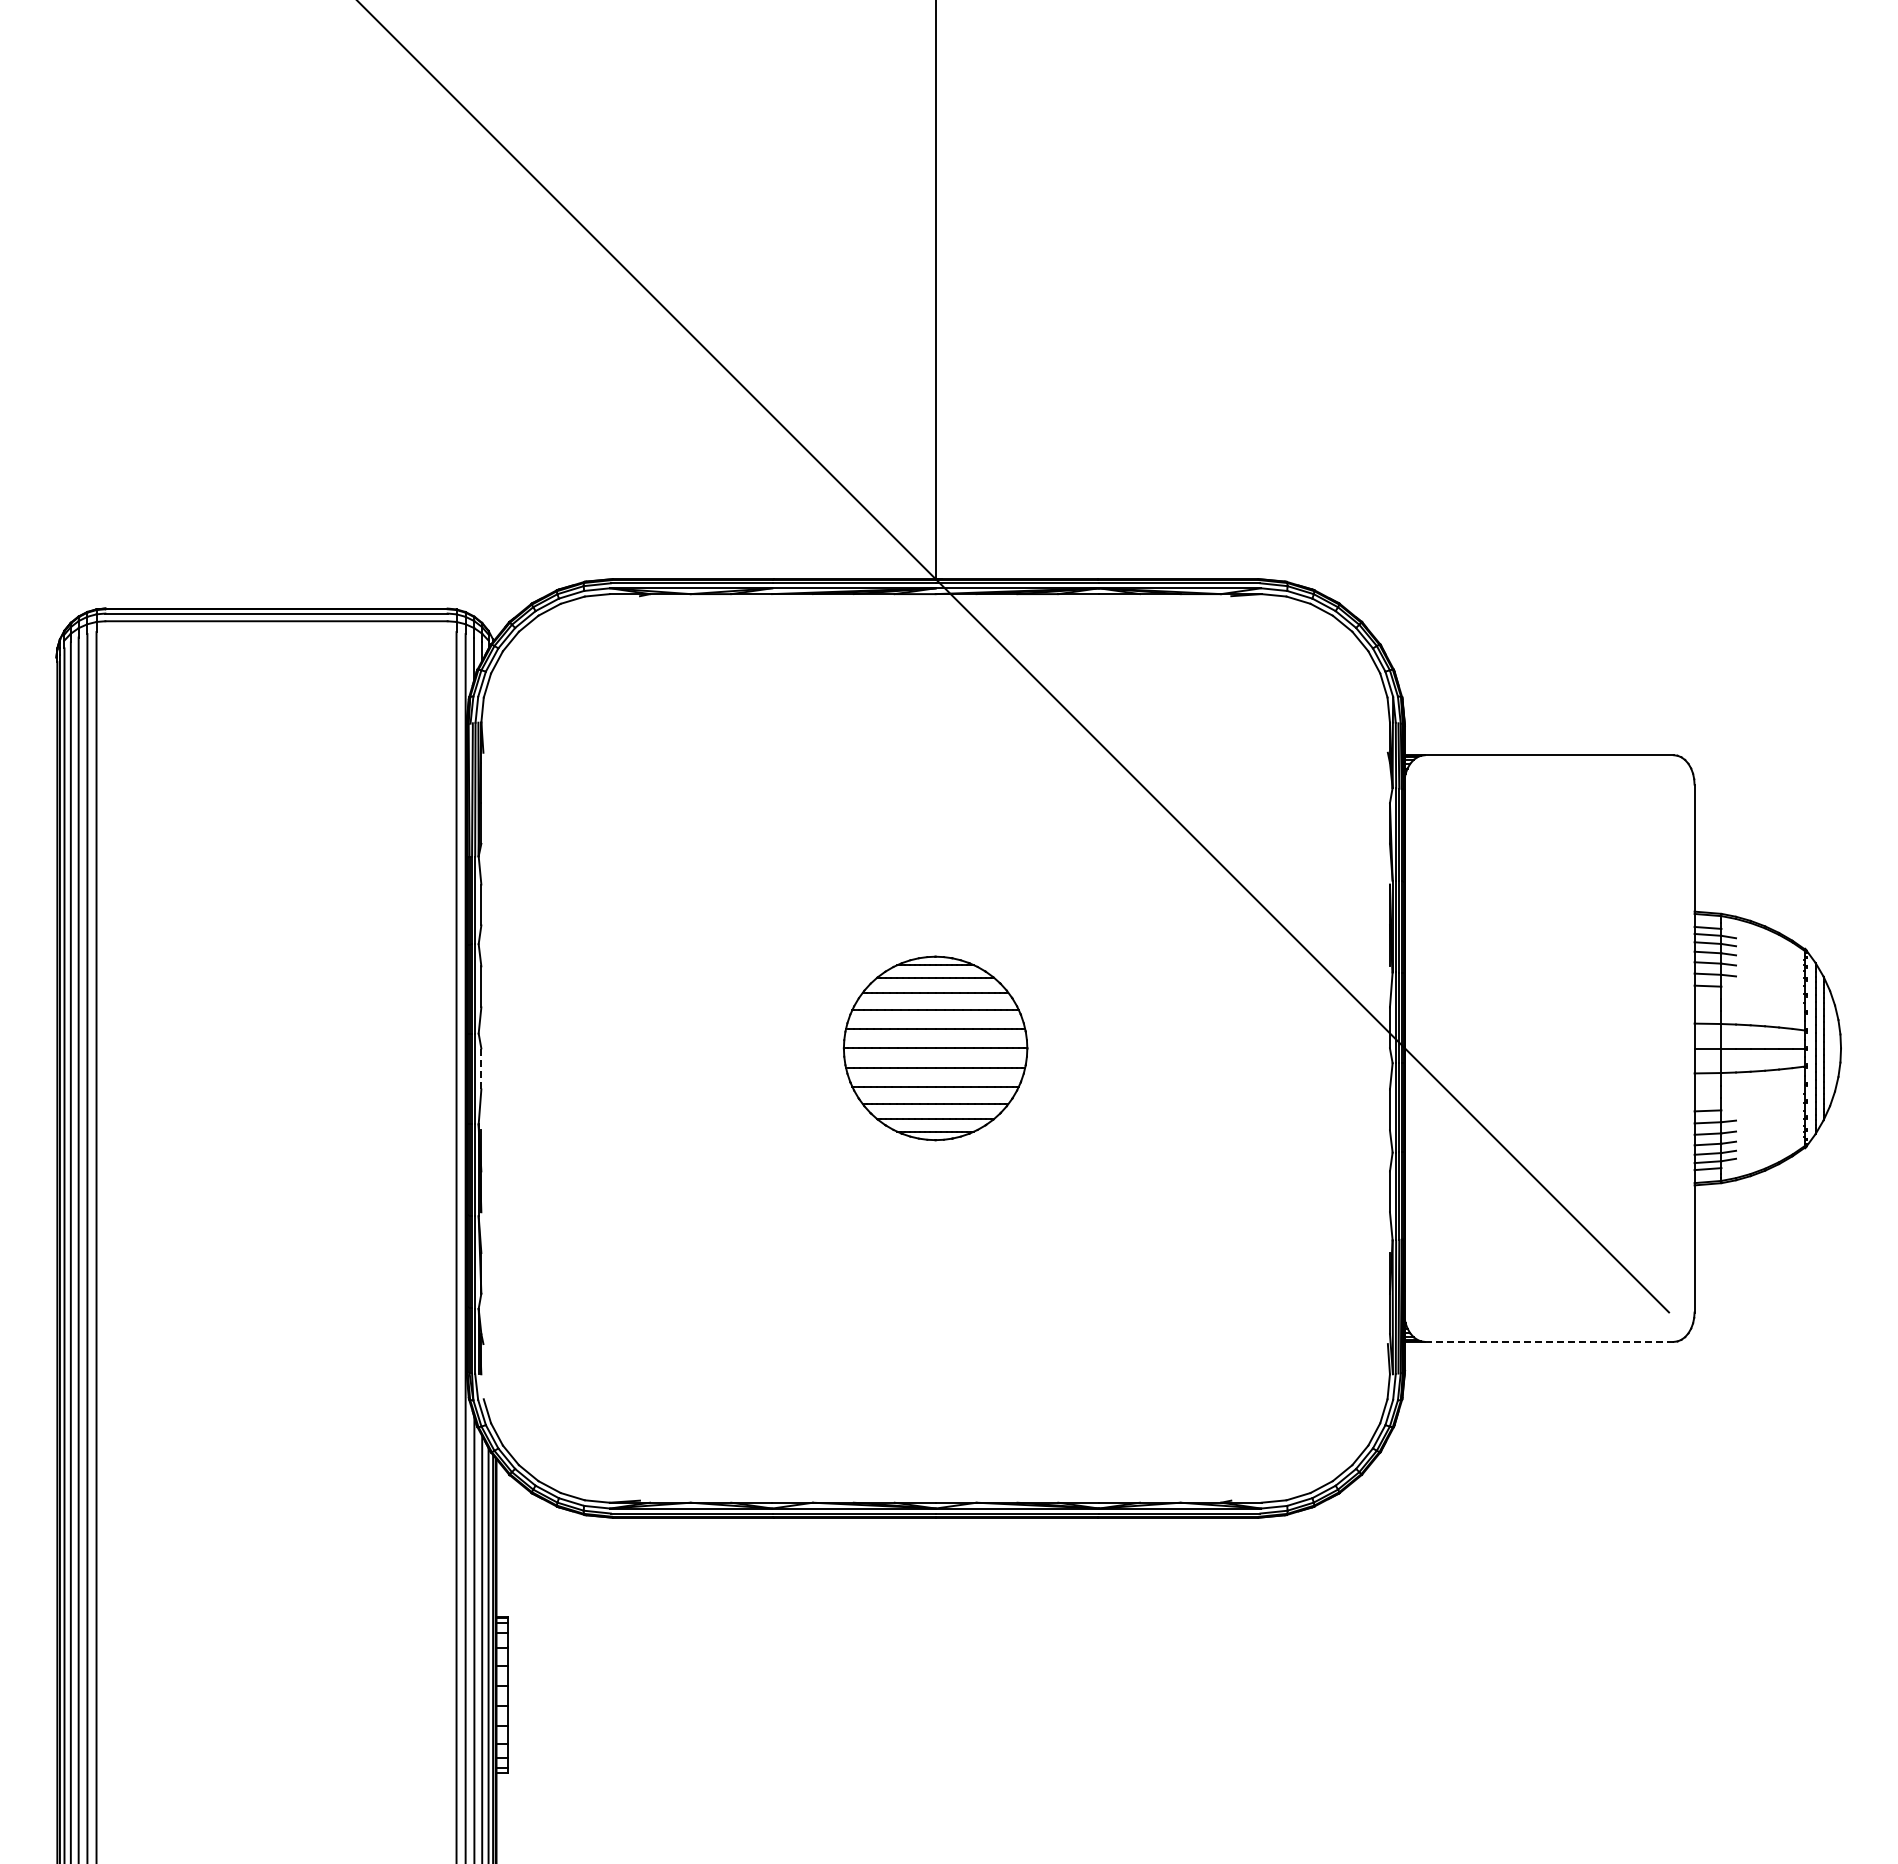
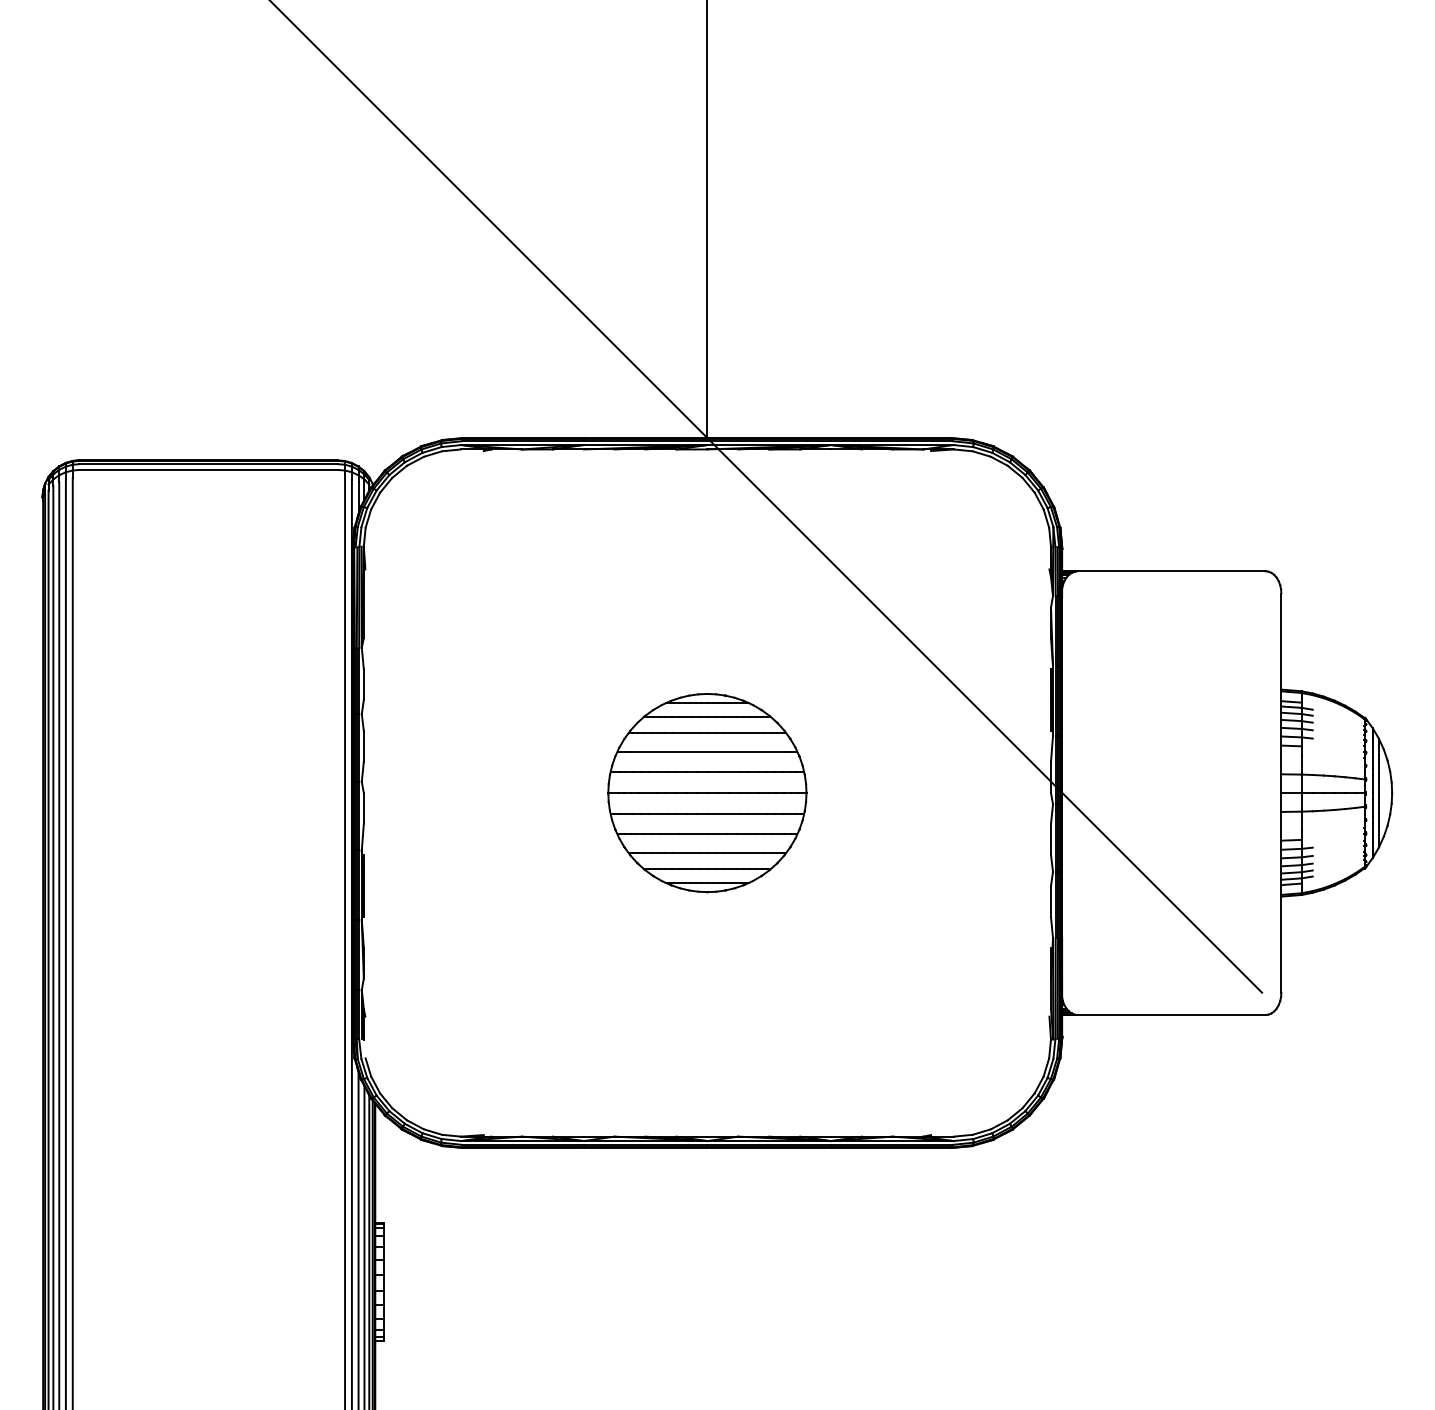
part: (935, 1048) -> (707, 793), size x1.43
line: (481, 1068) -> (363, 808), dashed -> solid
line: (1548, 1341) -> (1170, 1014), dashed -> solid

